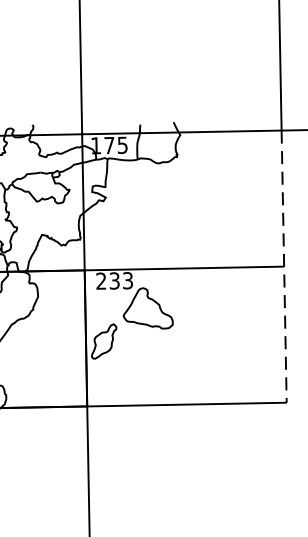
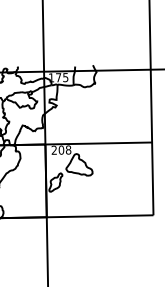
line: (284, 266) -> (152, 142), dashed -> solid
text: (120, 279) -> (64, 149), 233 -> 208

